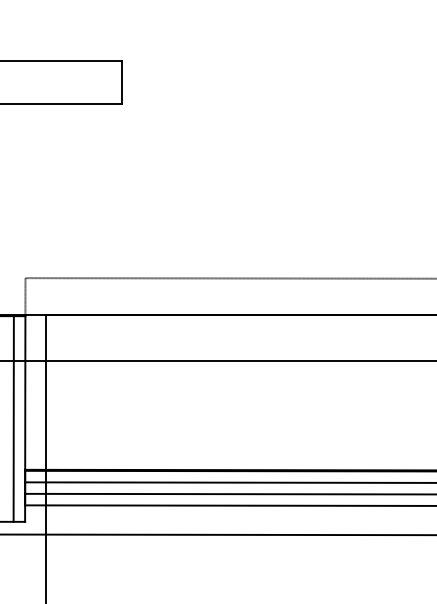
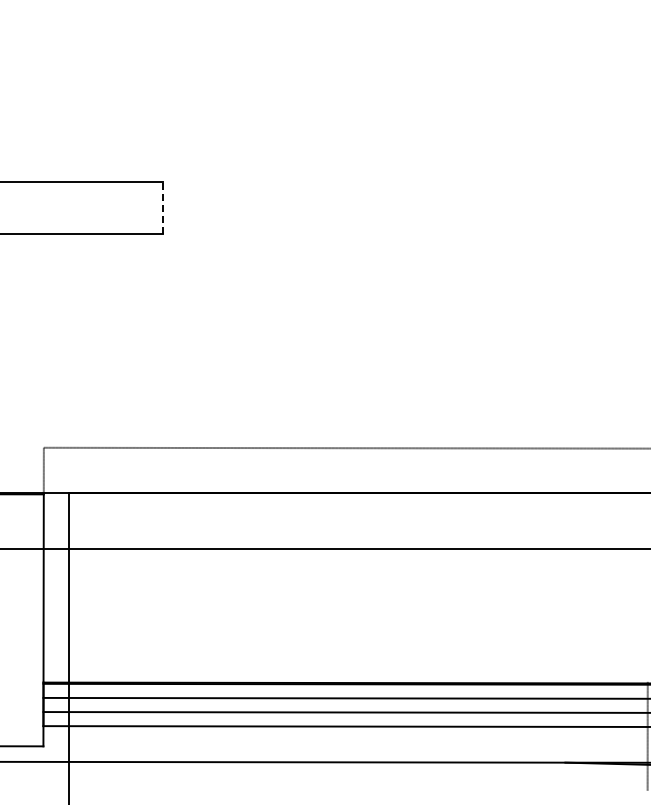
line: (122, 82) -> (162, 207), solid -> dashed
line: (13, 419) -> (29, 620), removed

